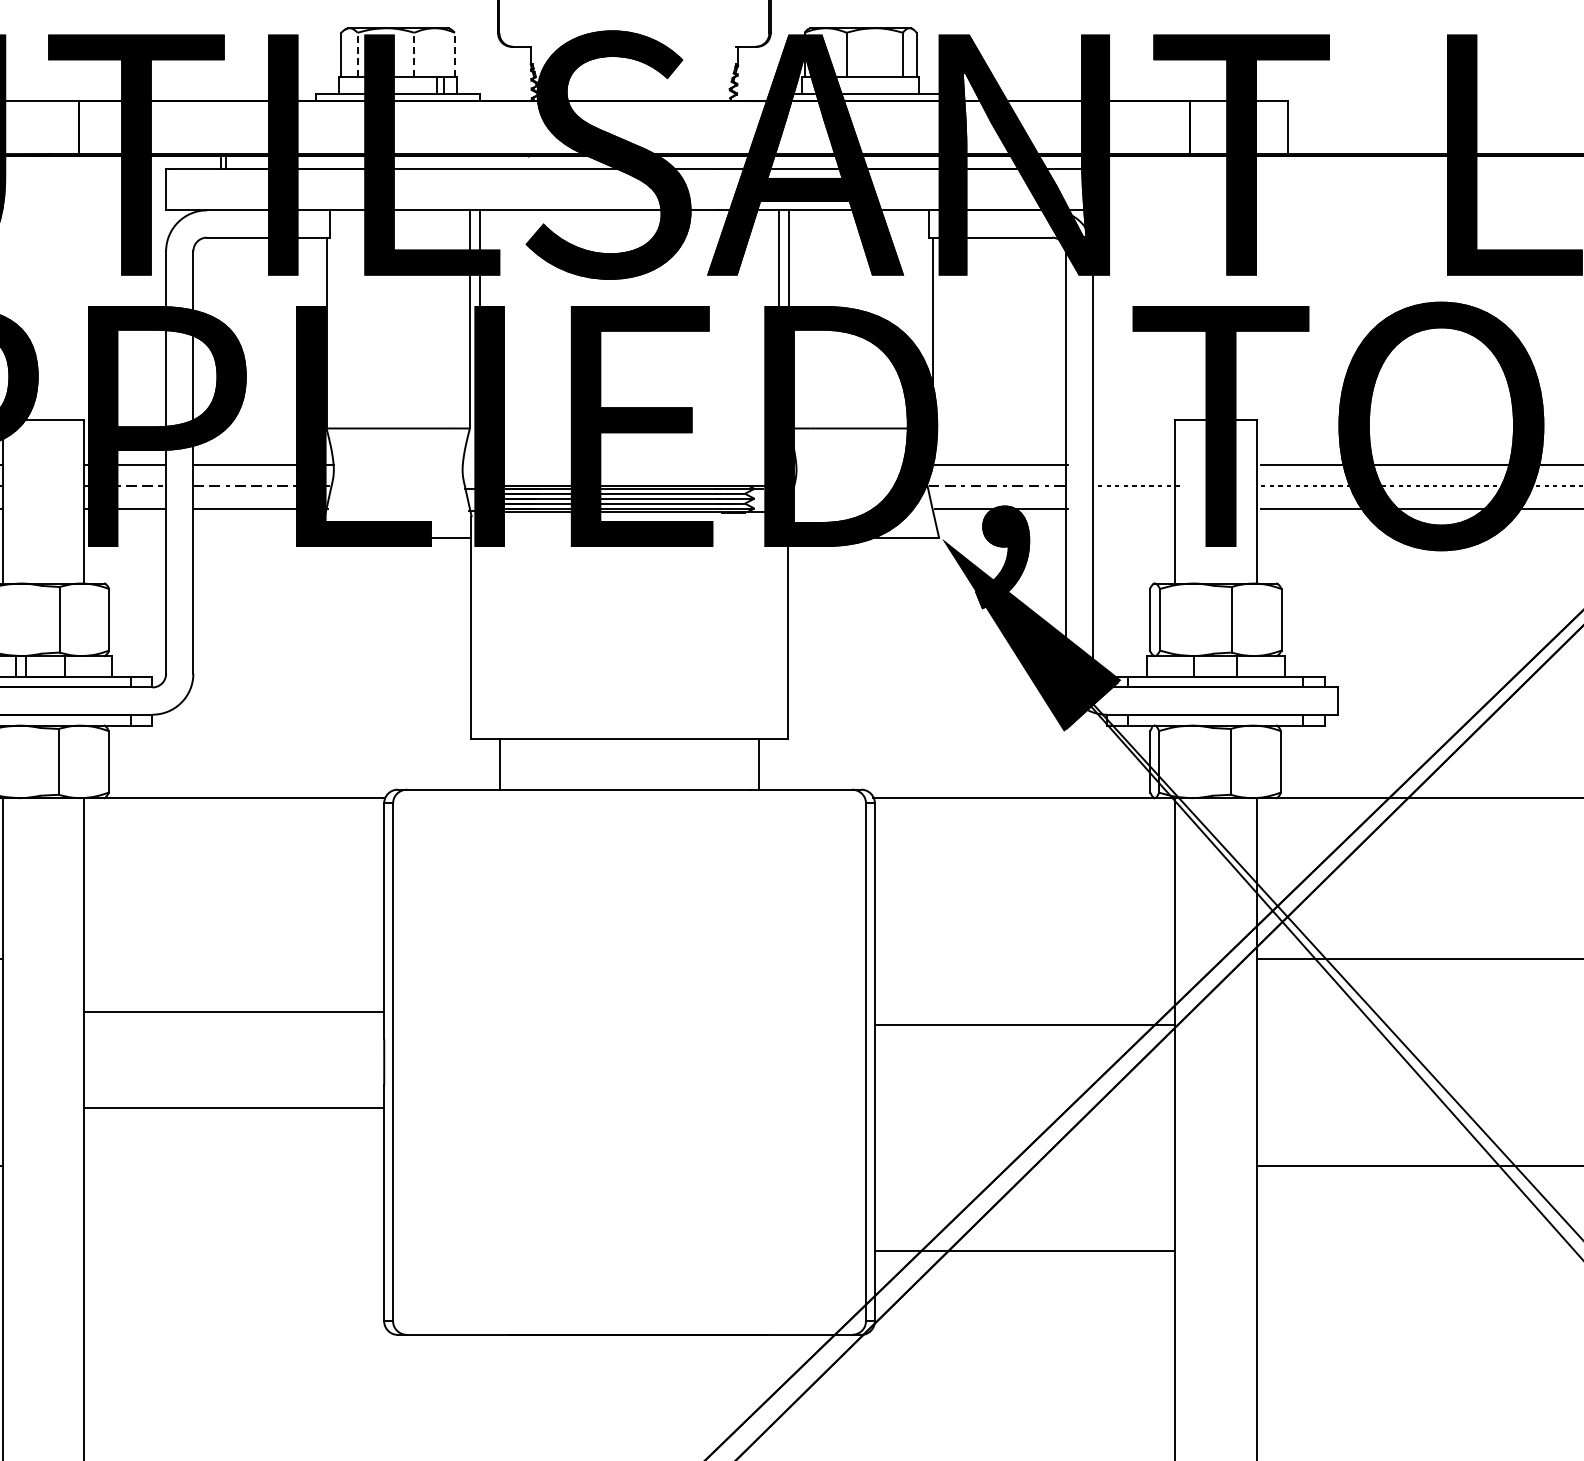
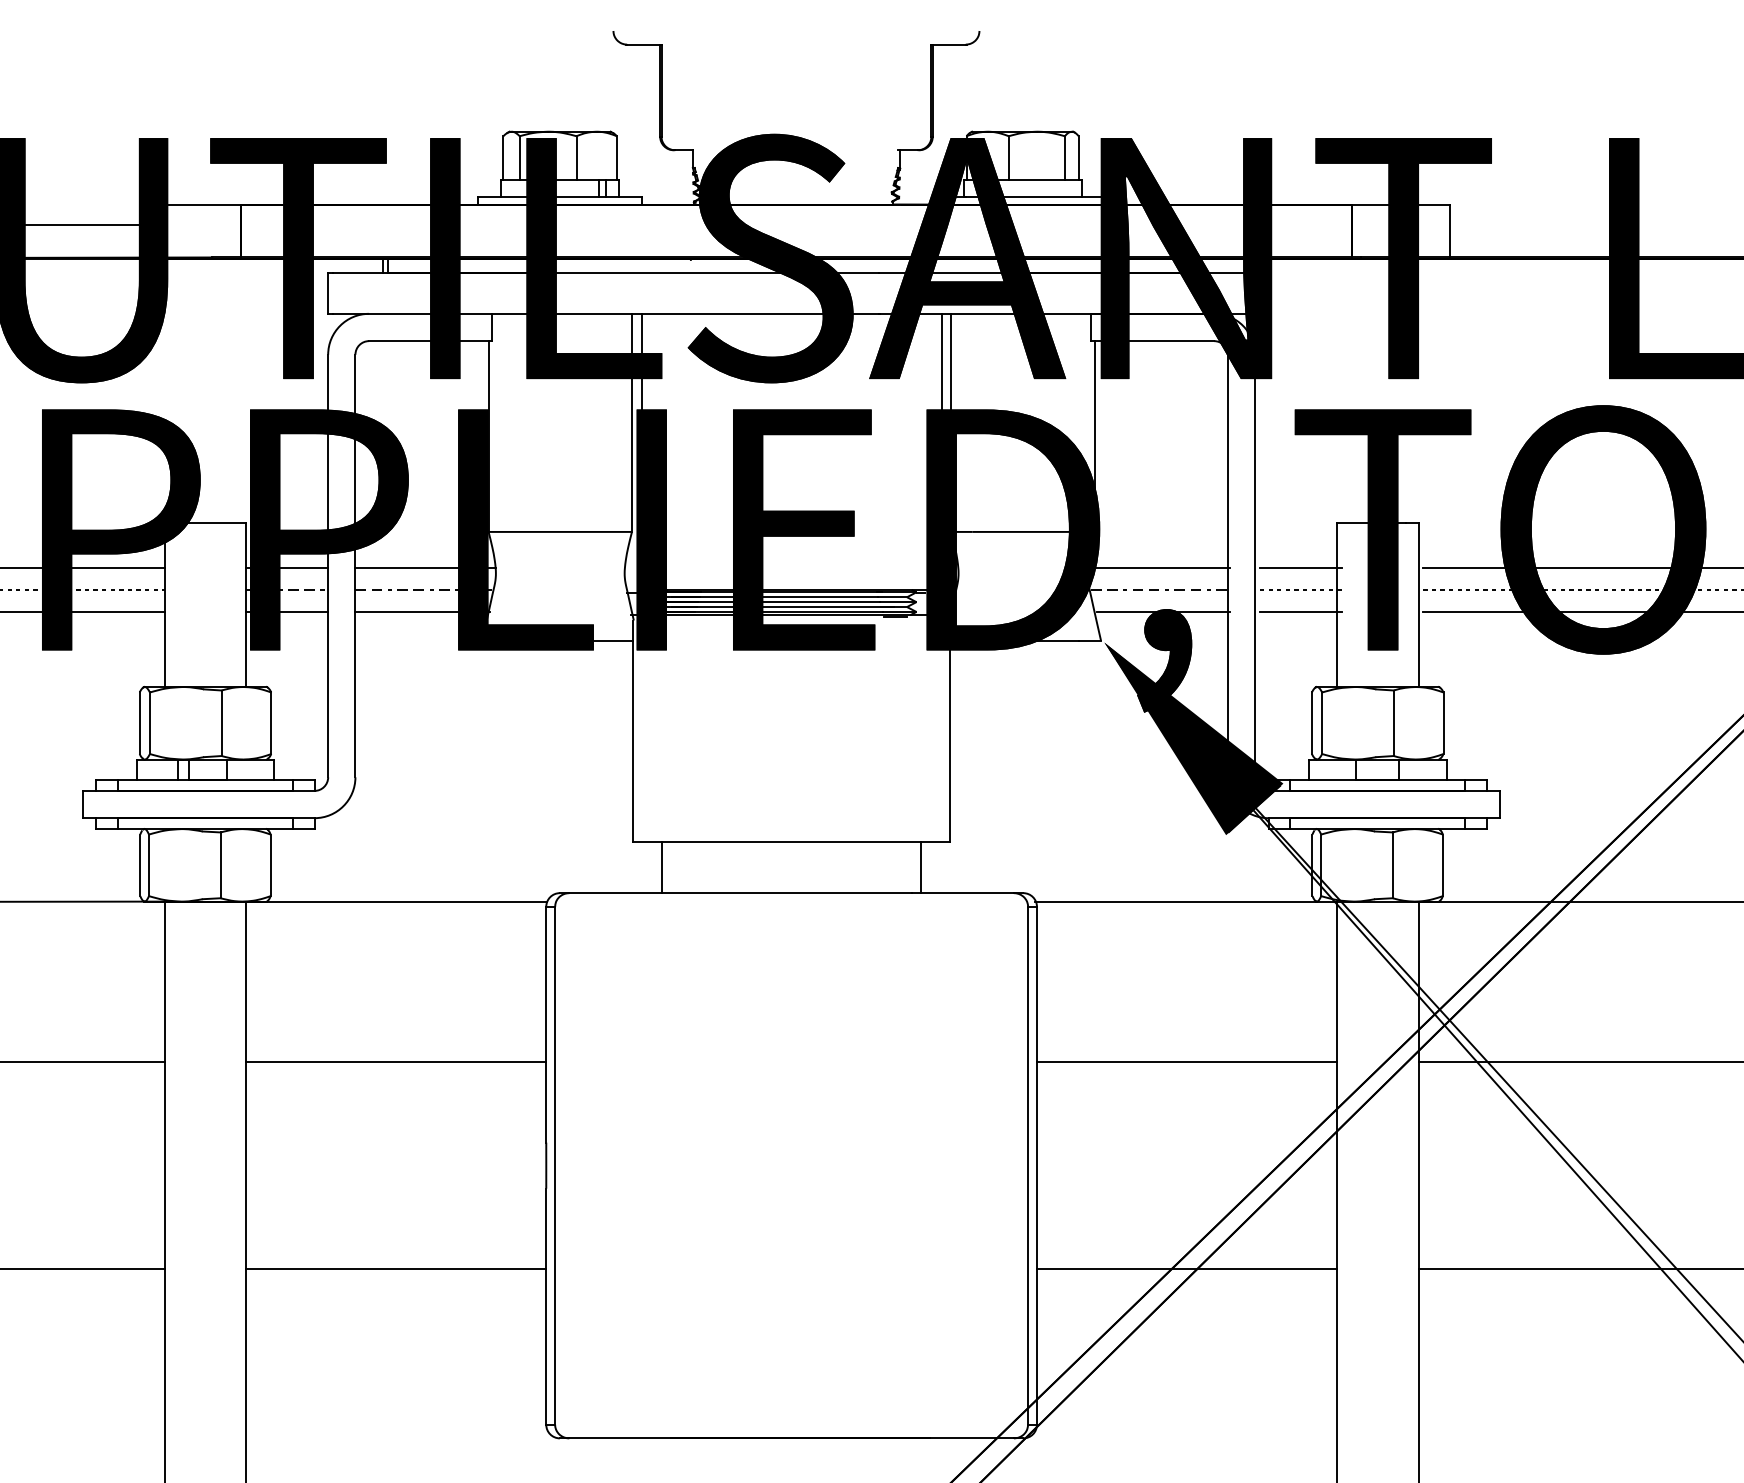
line: (357, 55) -> (519, 158), dashed -> solid
line: (414, 55) -> (576, 158), dashed -> solid
line: (454, 55) -> (616, 158), dashed -> solid
line: (1138, 465) -> (1300, 568), added
line: (1138, 509) -> (1300, 612), added
line: (234, 1012) -> (396, 1062), moved
line: (1024, 1025) -> (1186, 1062), moved
line: (234, 1108) -> (396, 1269), moved
line: (1024, 1251) -> (1186, 1269), moved

